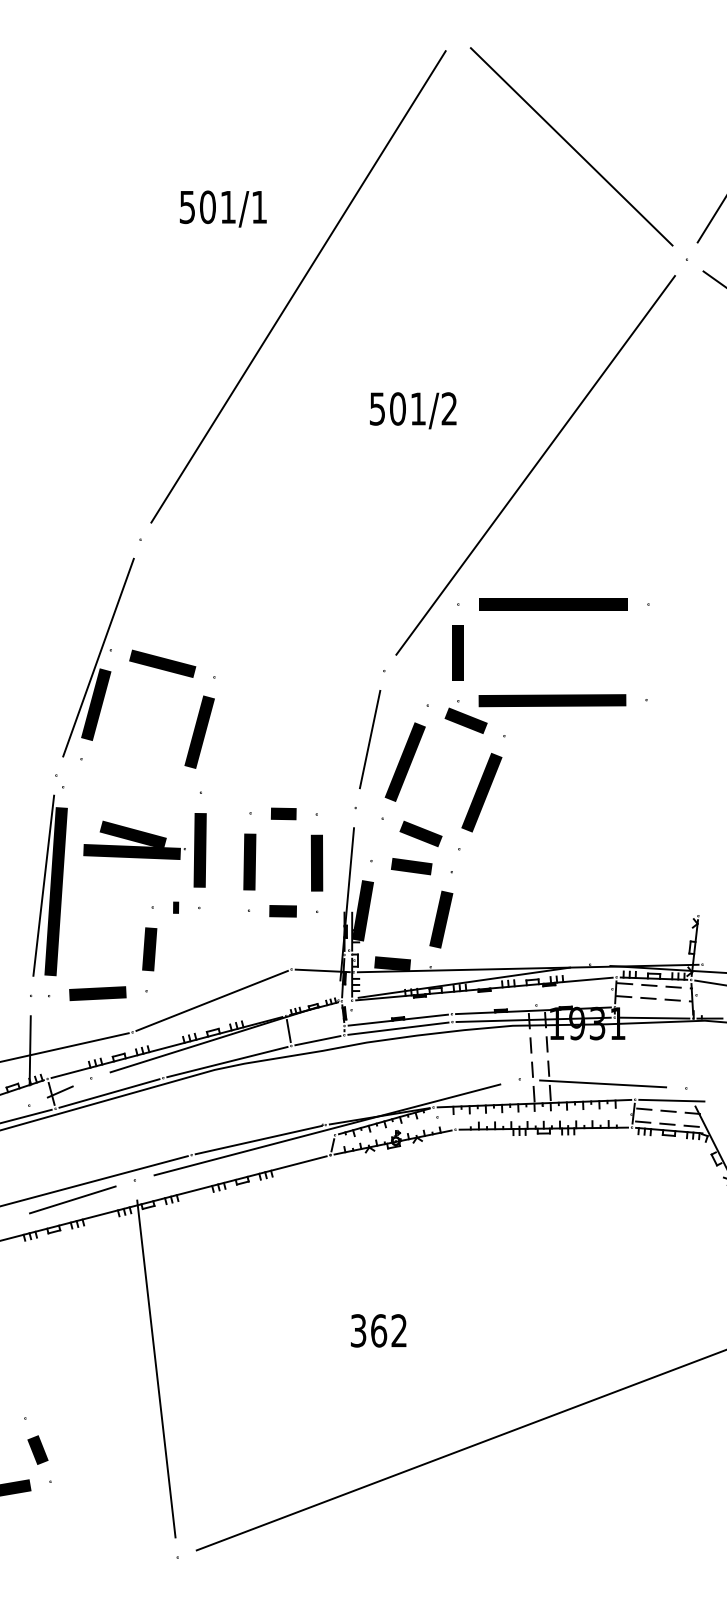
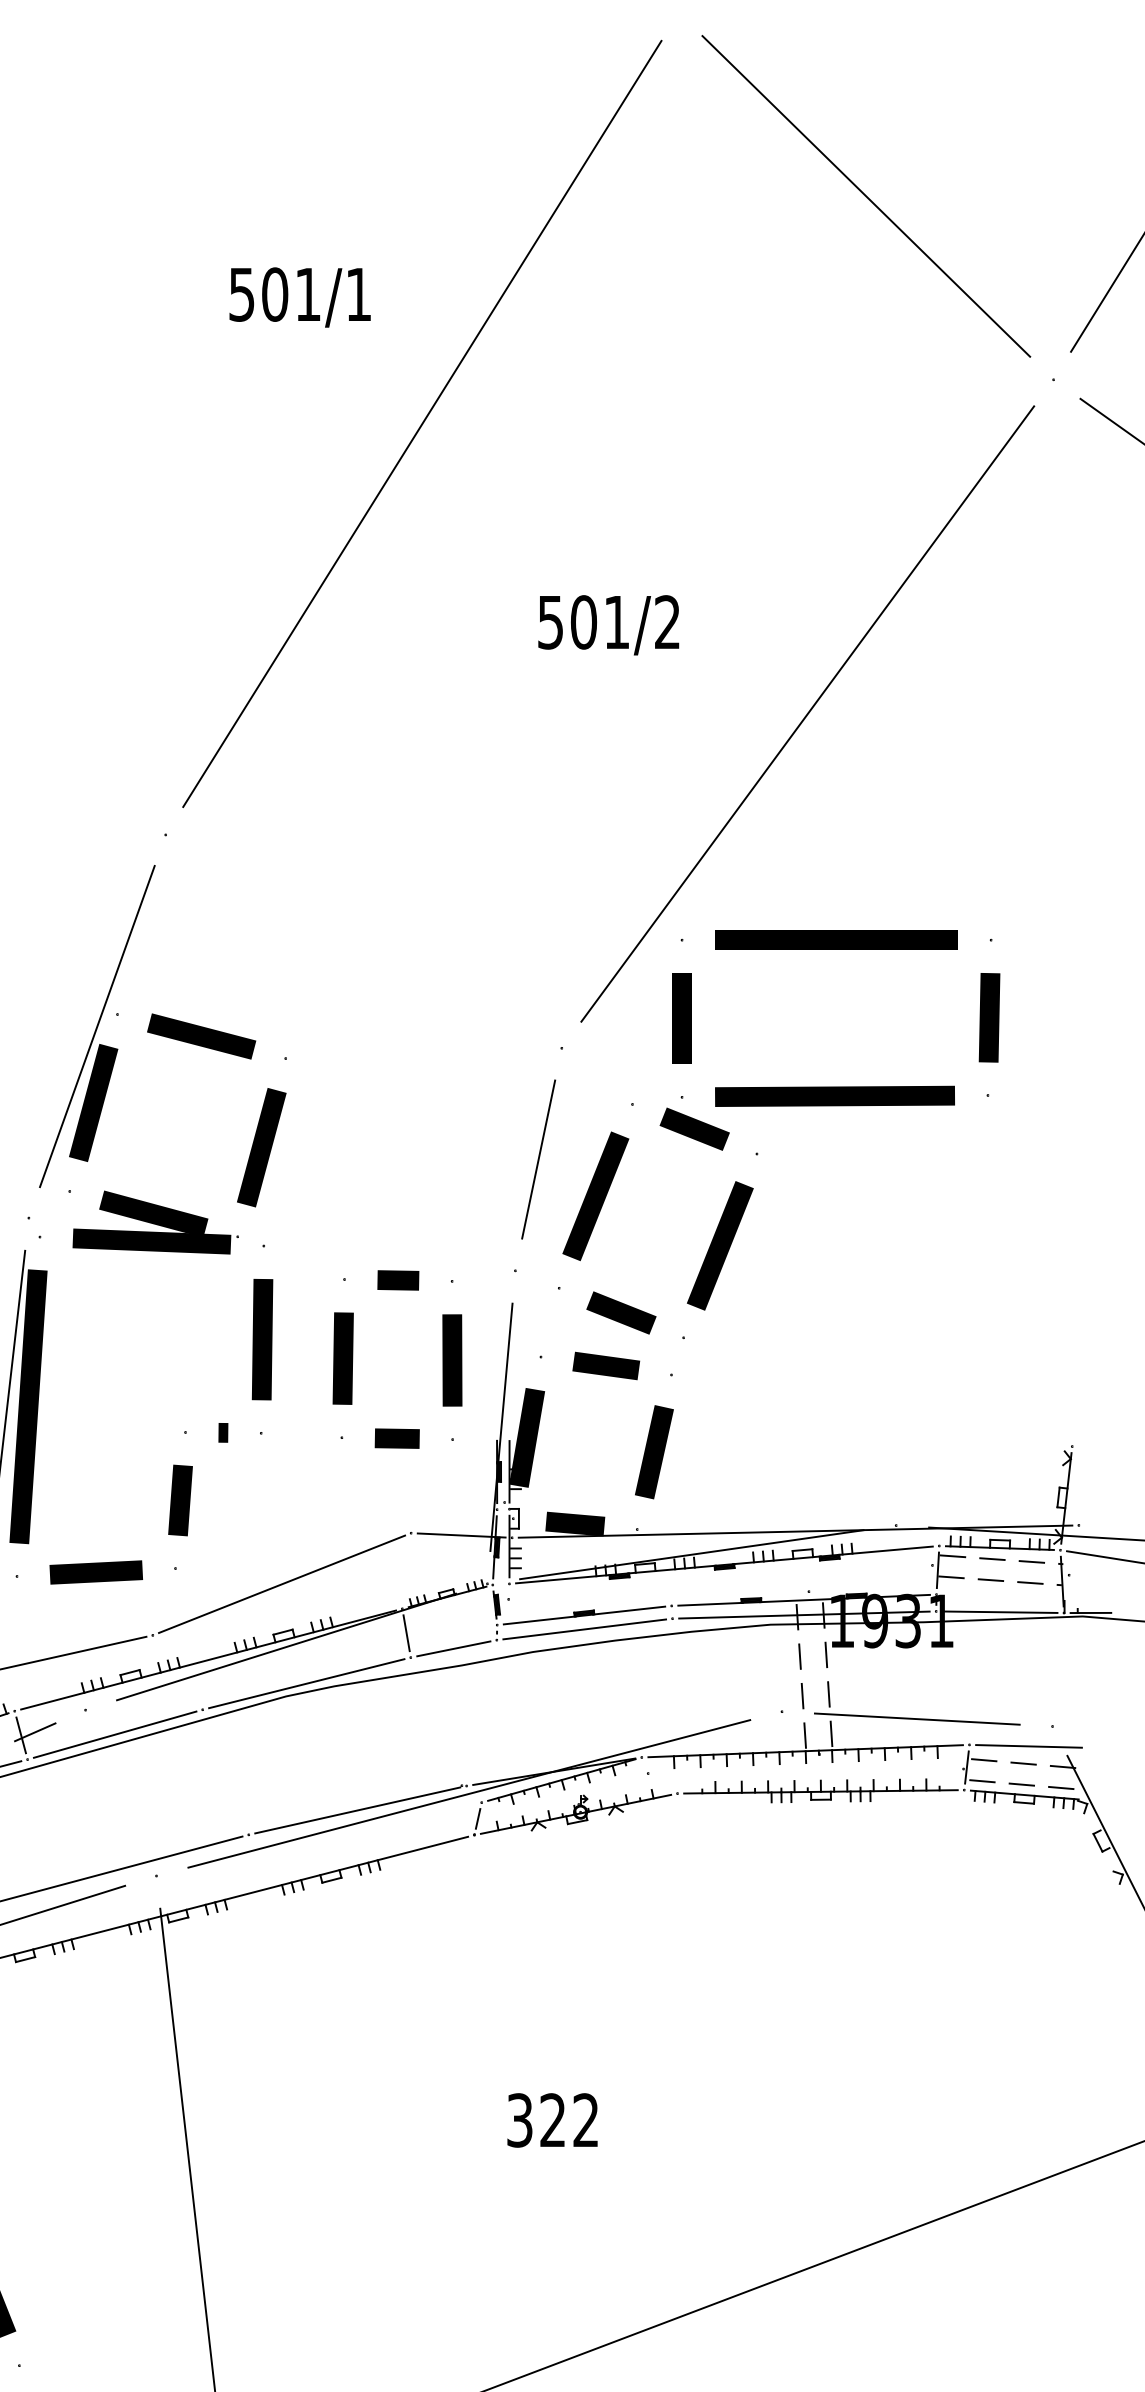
line: (647, 651) -> (989, 1016), added
part: (134, 839) -> (155, 1221), moved
text: (379, 1330) -> (553, 2119), 362 -> 322

